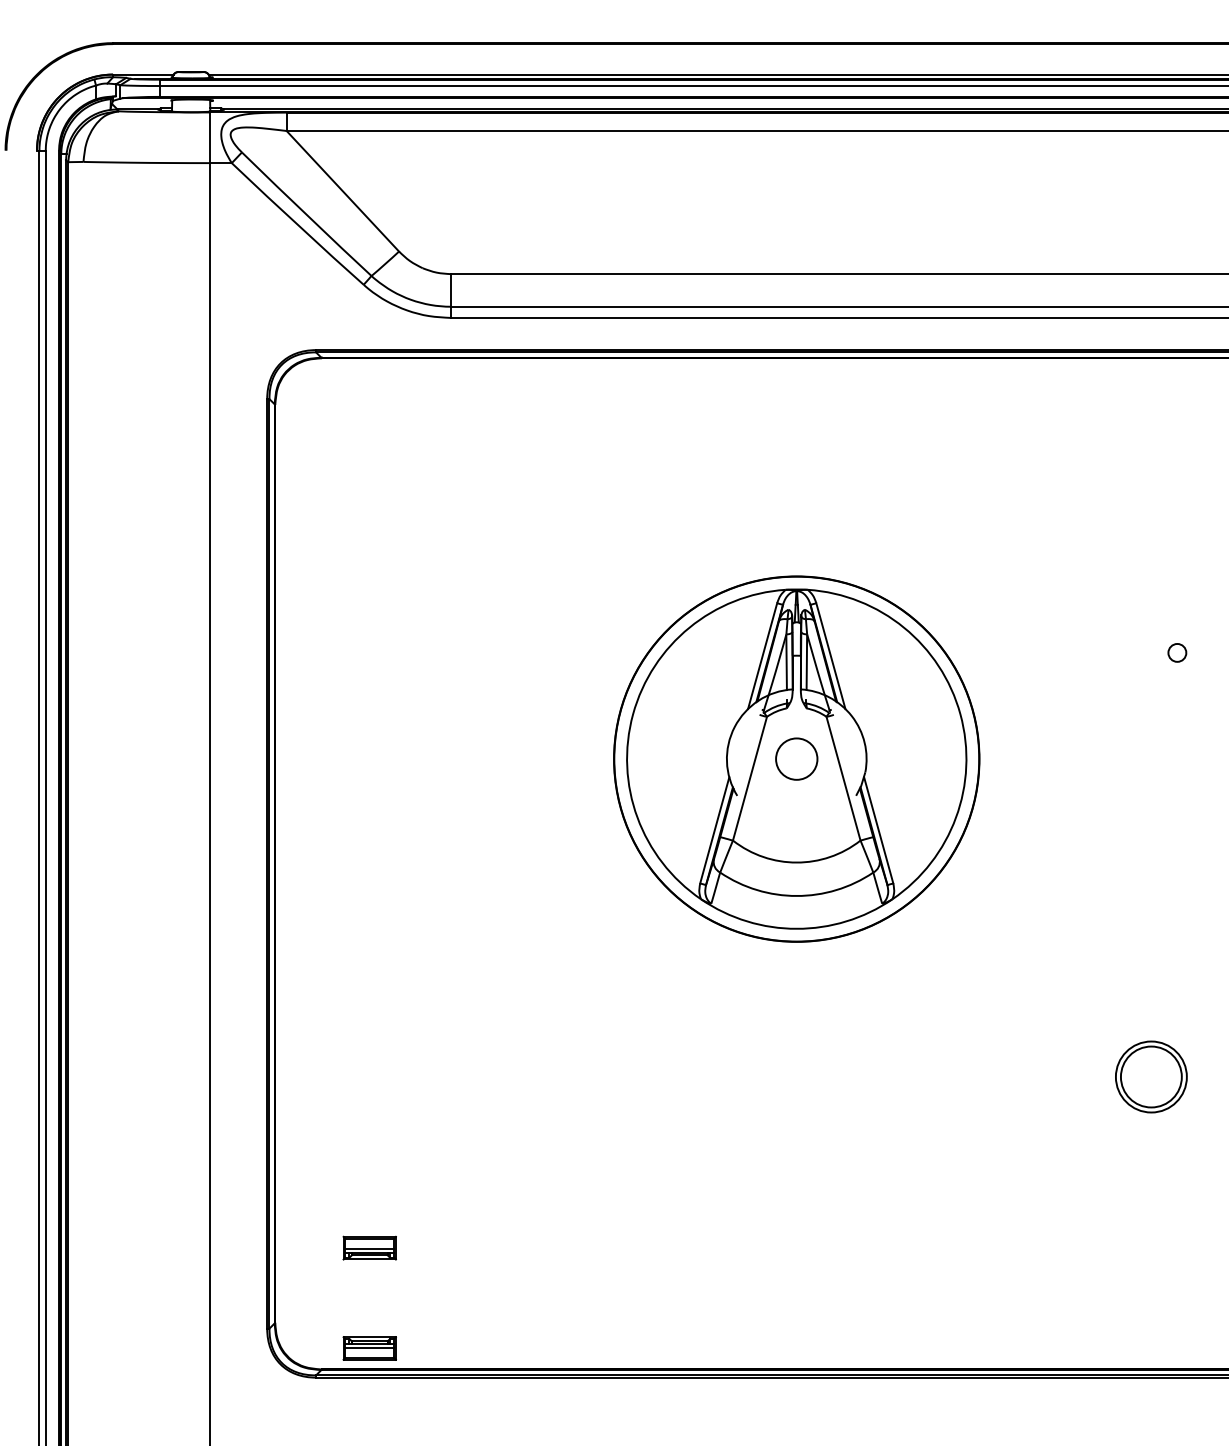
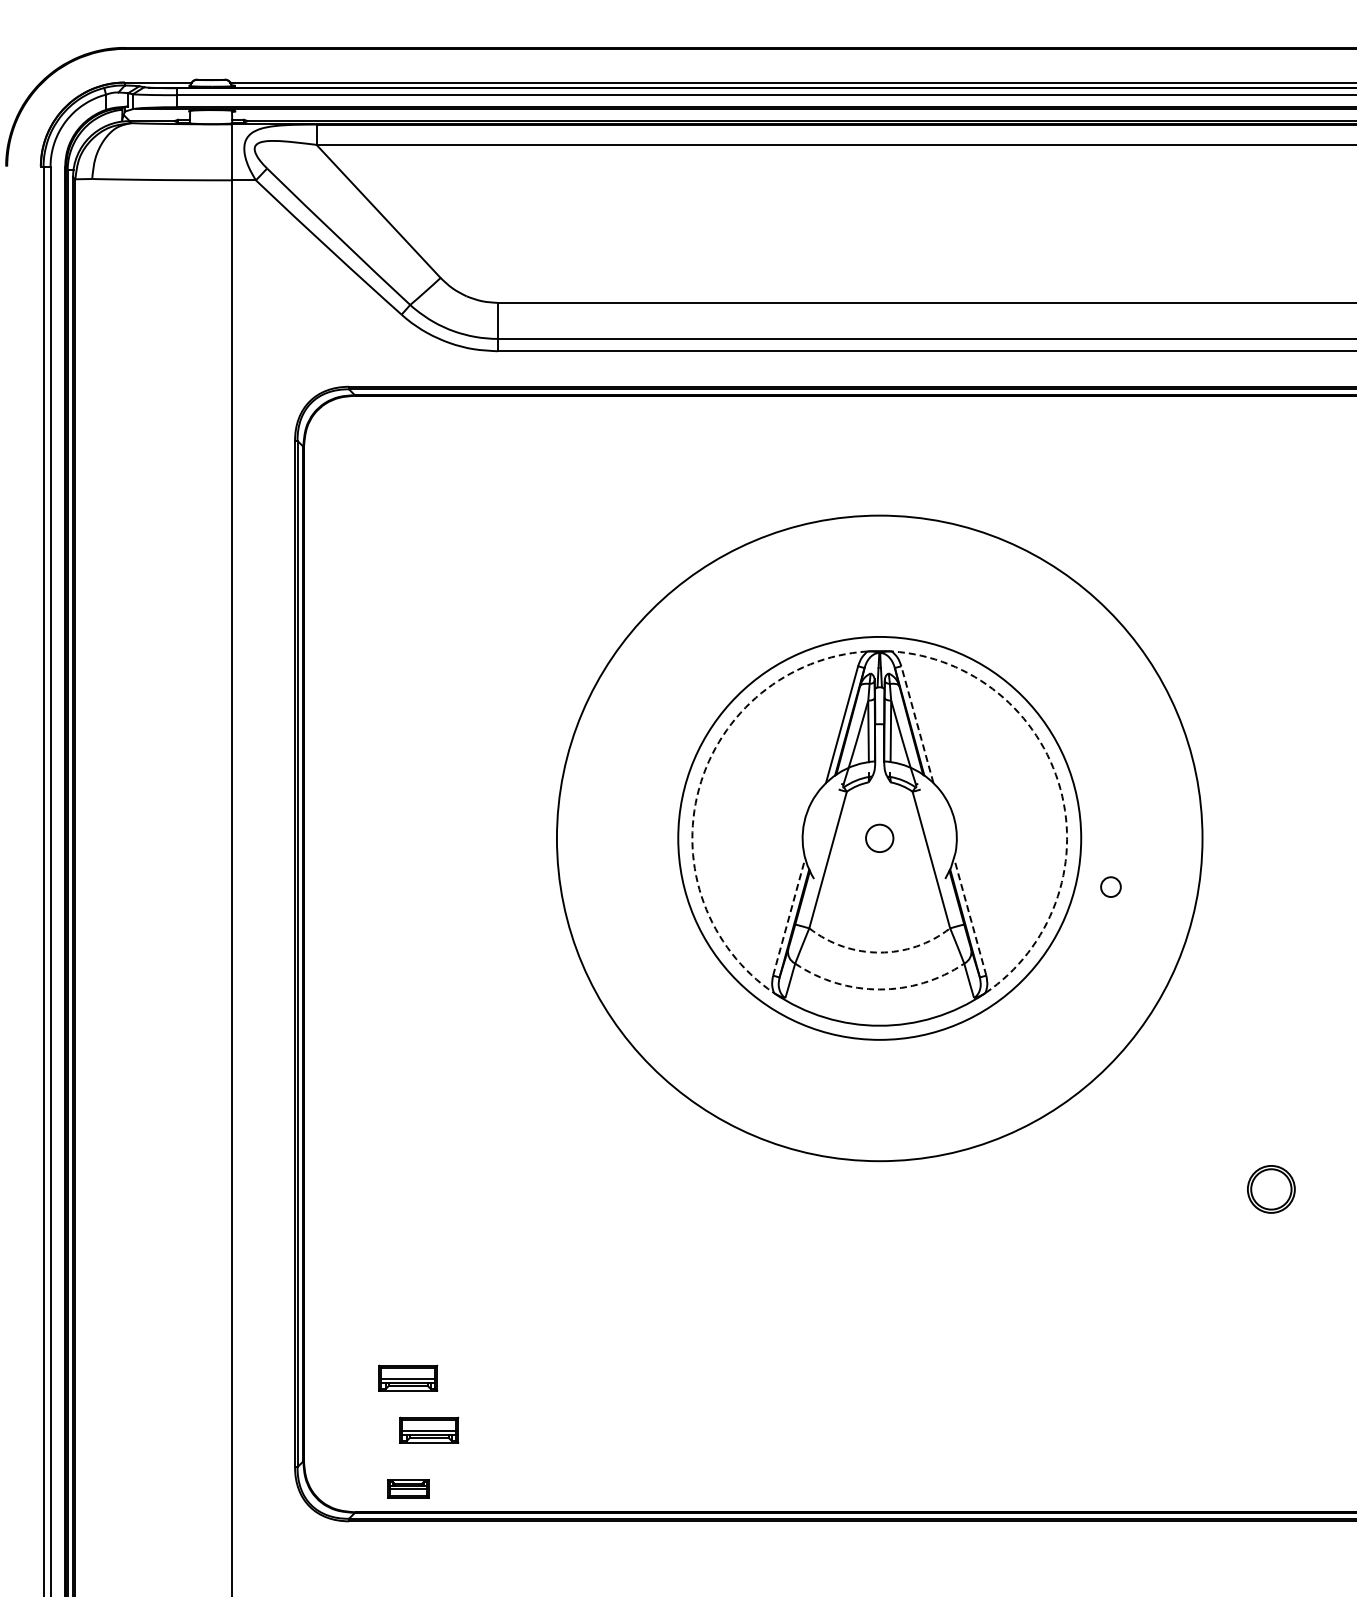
circle: (1176, 652) -> (1110, 886), moved
line: (830, 655) -> (917, 724), solid -> dashed
arc: (633, 713) -> (699, 788), solid -> dashed
arc: (960, 713) -> (1060, 788), solid -> dashed
circle: (796, 759) -> (879, 838), size x0.6
circle: (796, 759) -> (879, 838), size x1.6
line: (715, 830) -> (789, 917), solid -> dashed
line: (878, 830) -> (970, 917), solid -> dashed
arc: (796, 862) -> (879, 952), solid -> dashed
arc: (796, 895) -> (879, 989), solid -> dashed
part: (1151, 1077) -> (1271, 1189), size x0.6
part: (388, 1294) -> (429, 1429), added
part: (369, 1347) -> (408, 1488), size x0.7

